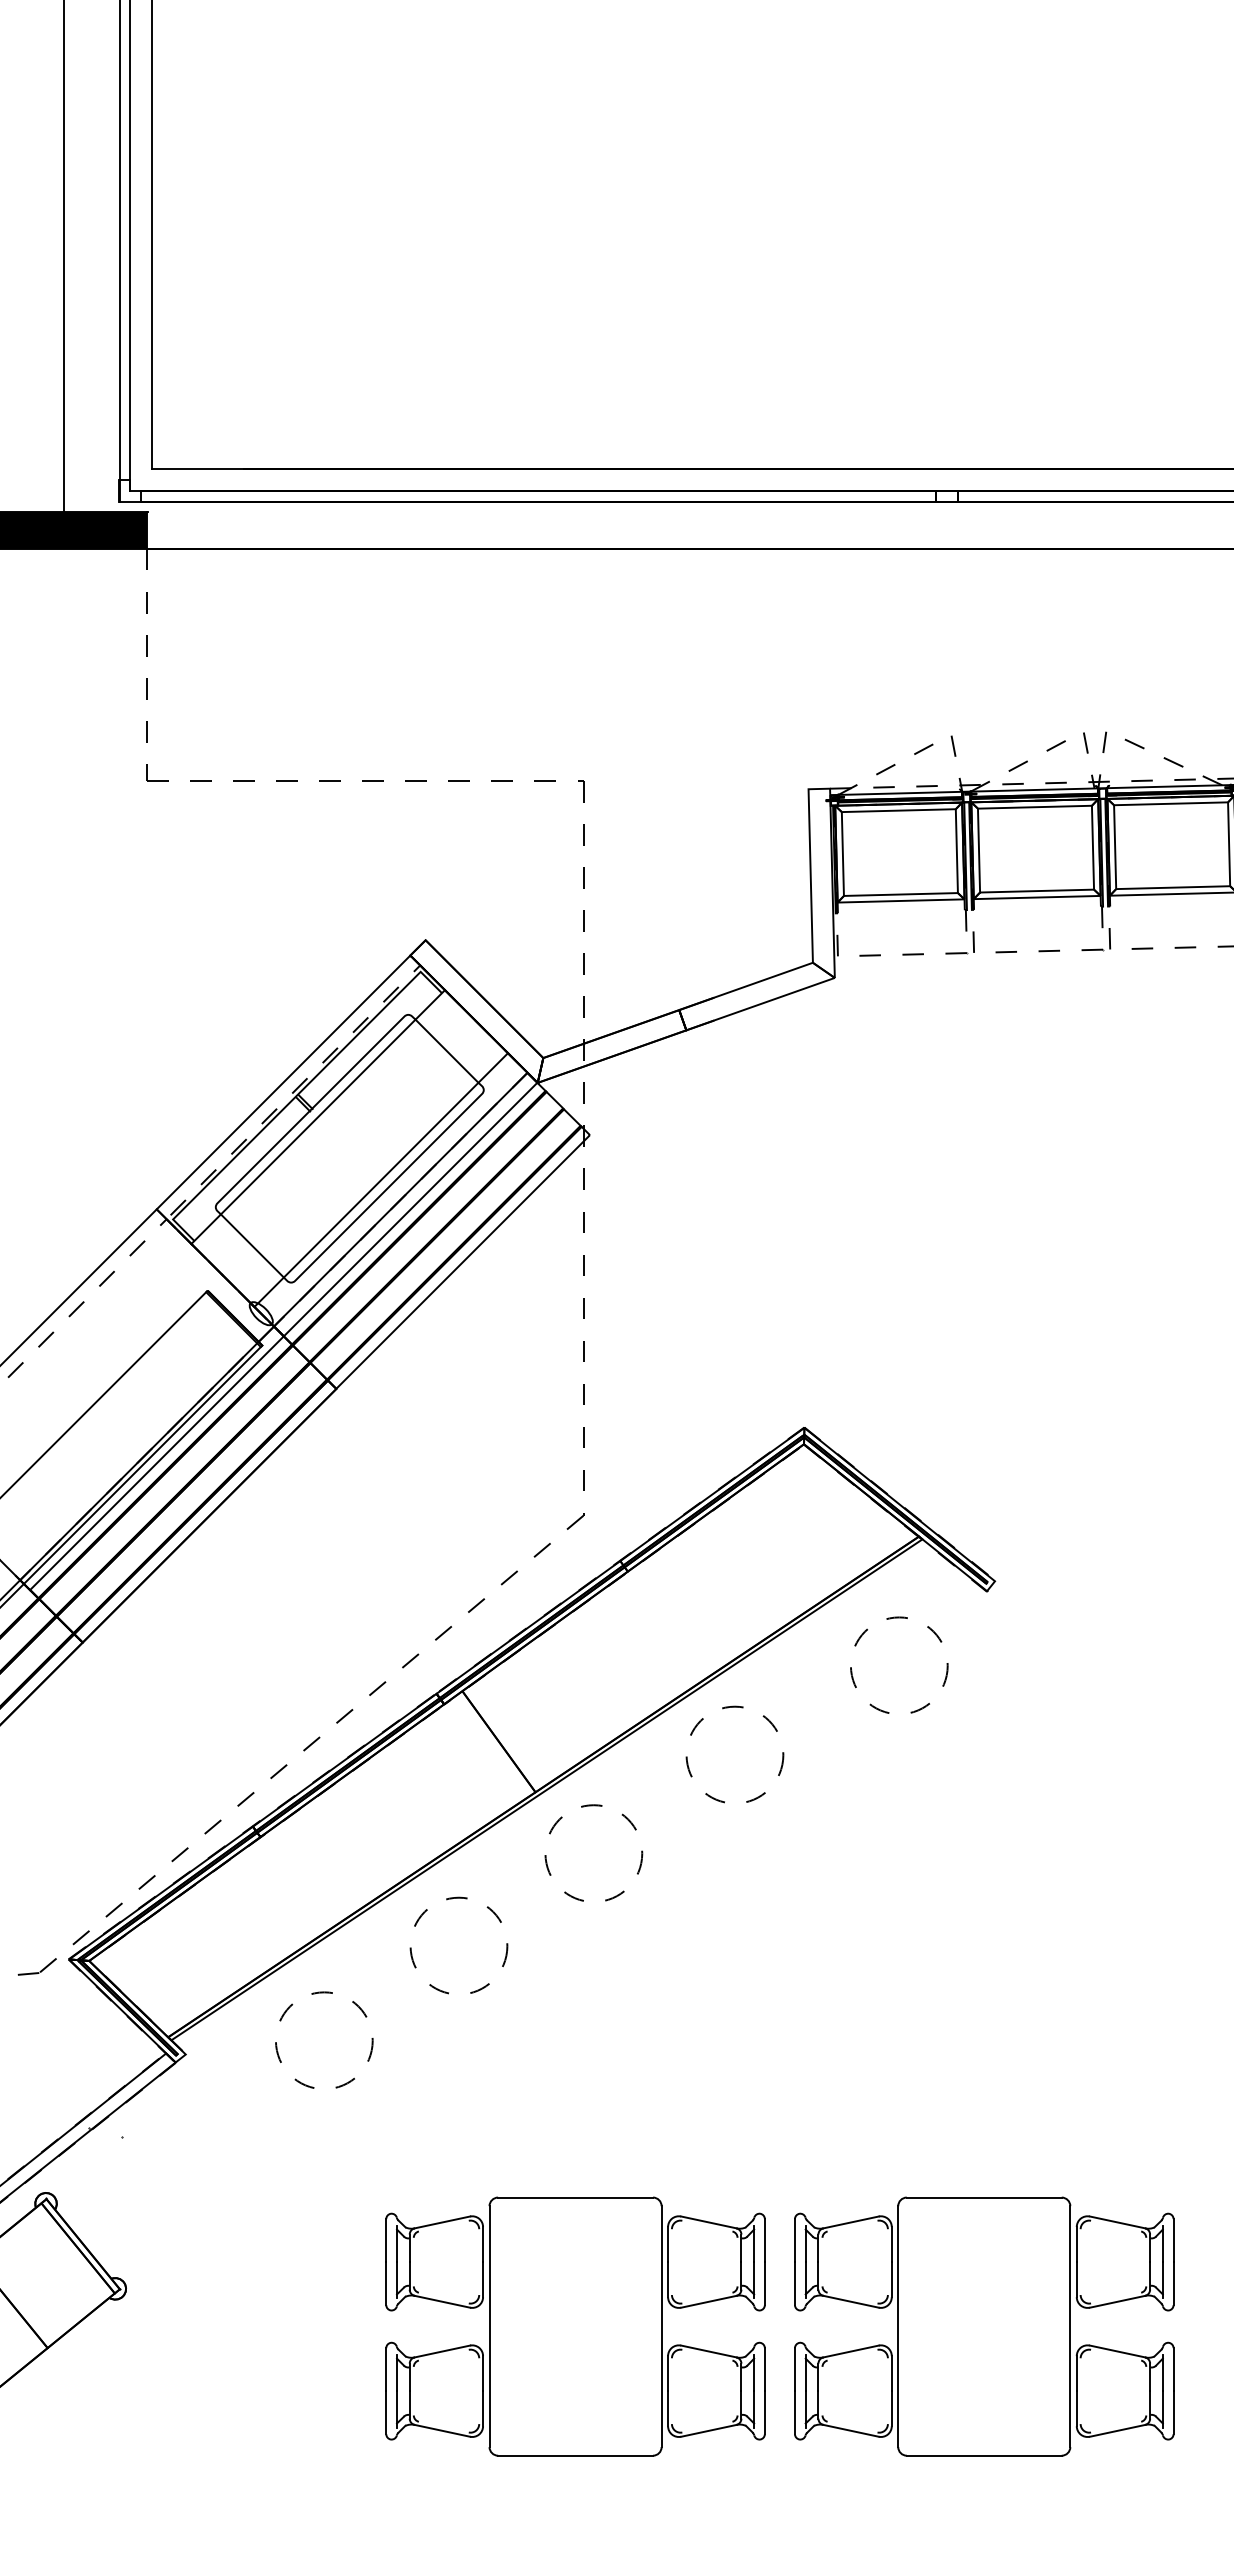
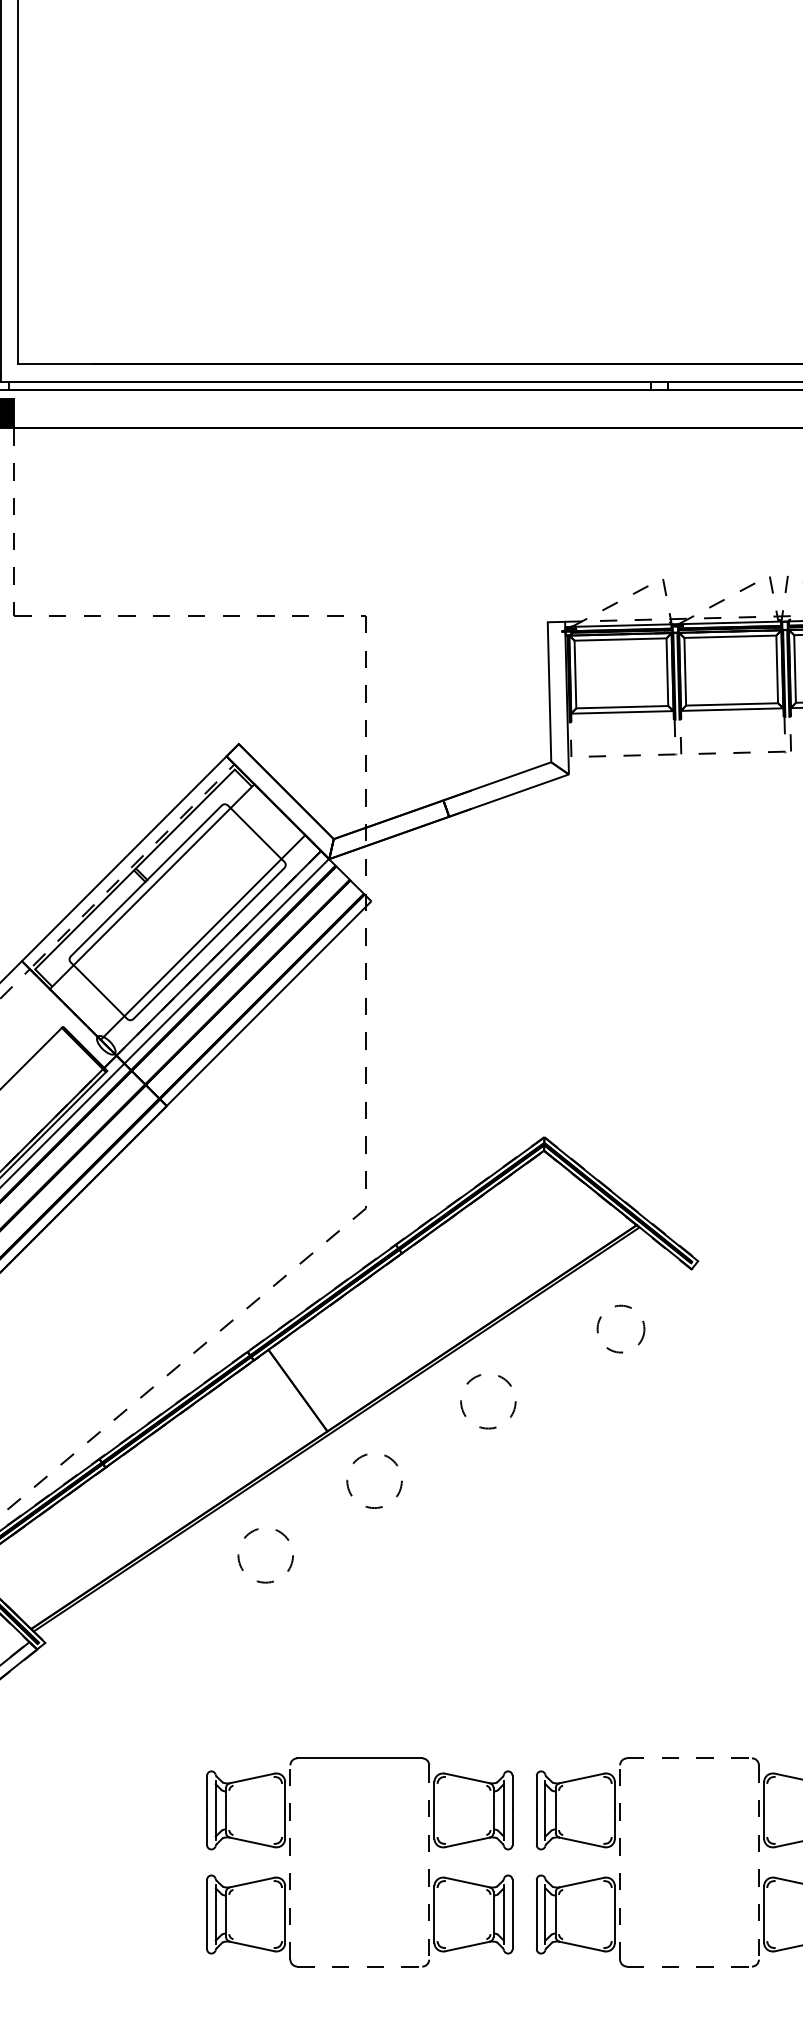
circle: (899, 1664) -> (621, 1328), size x0.6
circle: (734, 1754) -> (488, 1400), size x0.7
circle: (593, 1852) -> (374, 1479), size x0.7
circle: (458, 1945) -> (265, 1555), size x0.7
circle: (324, 2039) -> (157, 1630), removed
line: (984, 2197) -> (689, 1758), solid -> dashed
line: (489, 2326) -> (290, 1862), solid -> dashed
line: (898, 2326) -> (620, 1862), solid -> dashed
line: (661, 2327) -> (429, 1863), solid -> dashed
line: (1070, 2327) -> (759, 1863), solid -> dashed
line: (576, 2455) -> (360, 1966), solid -> dashed
line: (984, 2455) -> (689, 1966), solid -> dashed

